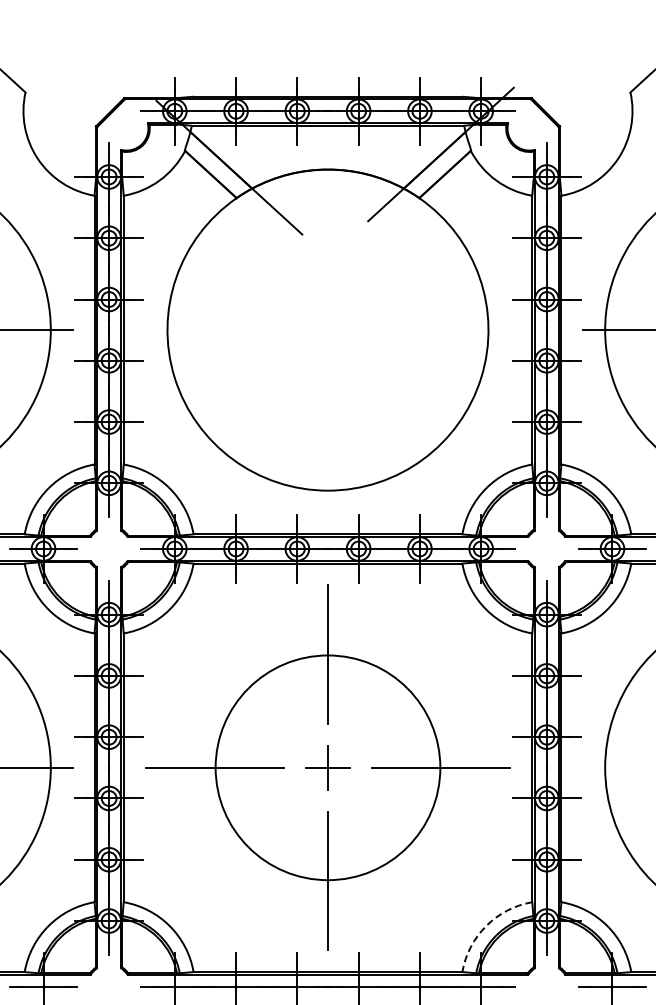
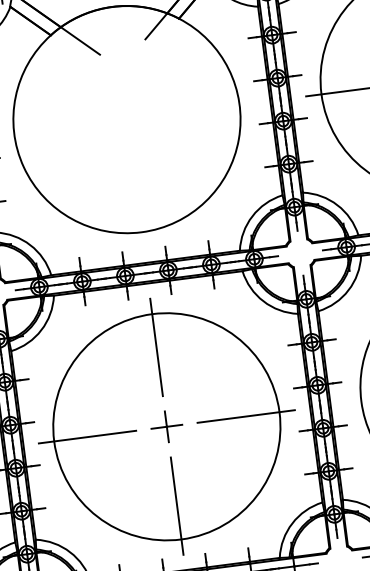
circle: (327, 767) -> (166, 426), size x1.43
arc: (486, 926) -> (292, 523), dashed -> solid

